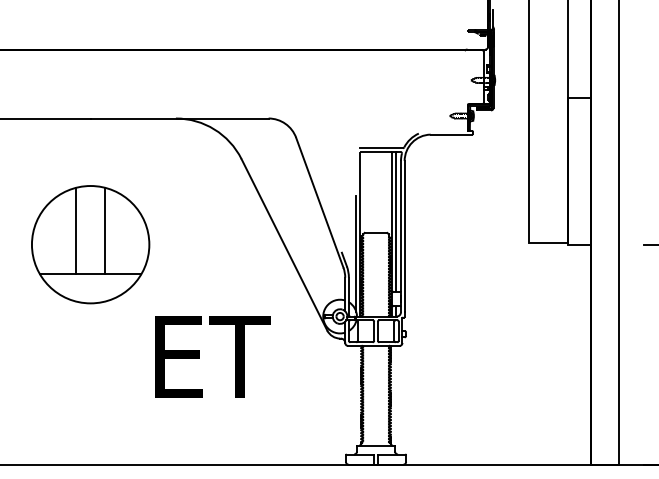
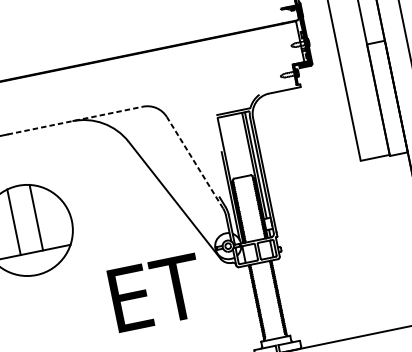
line: (179, 118) -> (75, 120), solid -> dashed
line: (319, 202) -> (194, 162), solid -> dashed
text: (212, 356) -> (156, 292), moved

